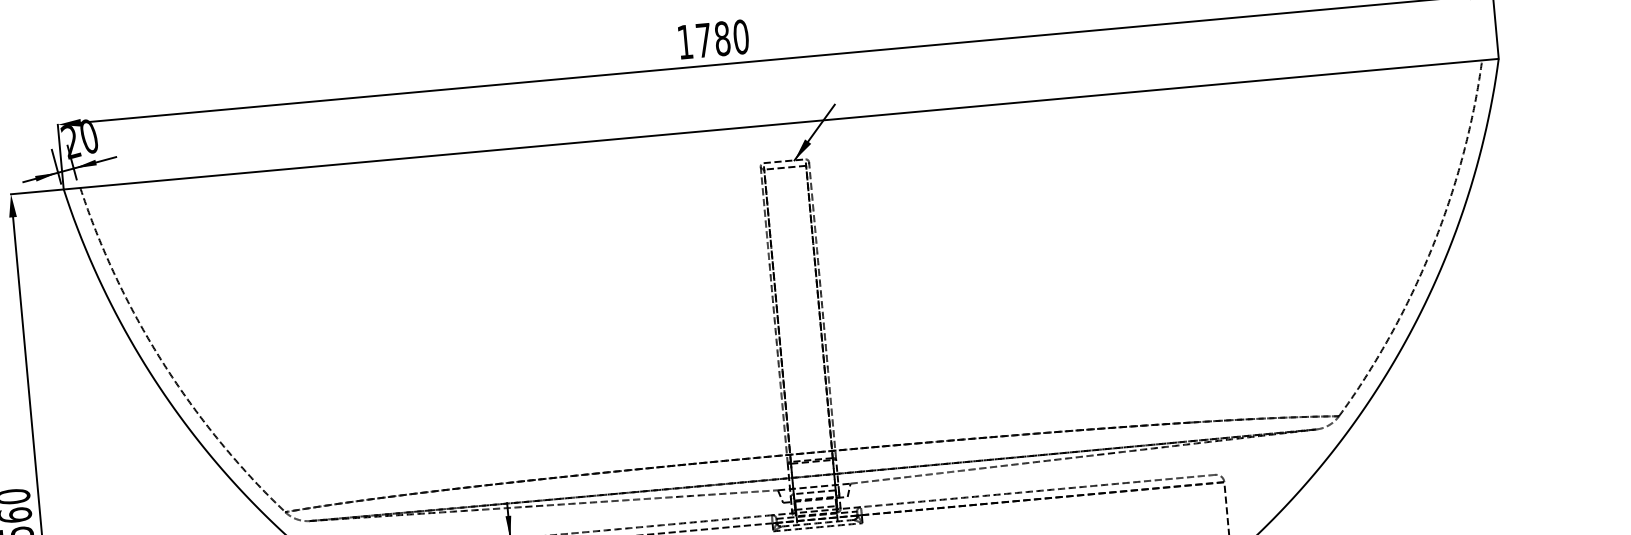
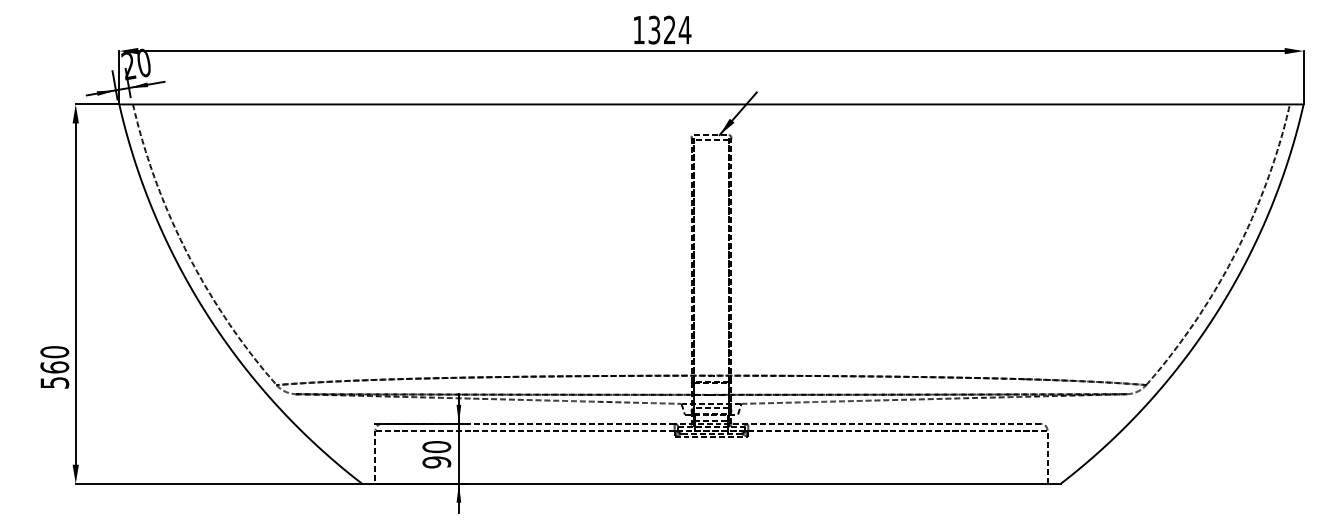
text: (722, 38) -> (669, 29), 1780 -> 1324

